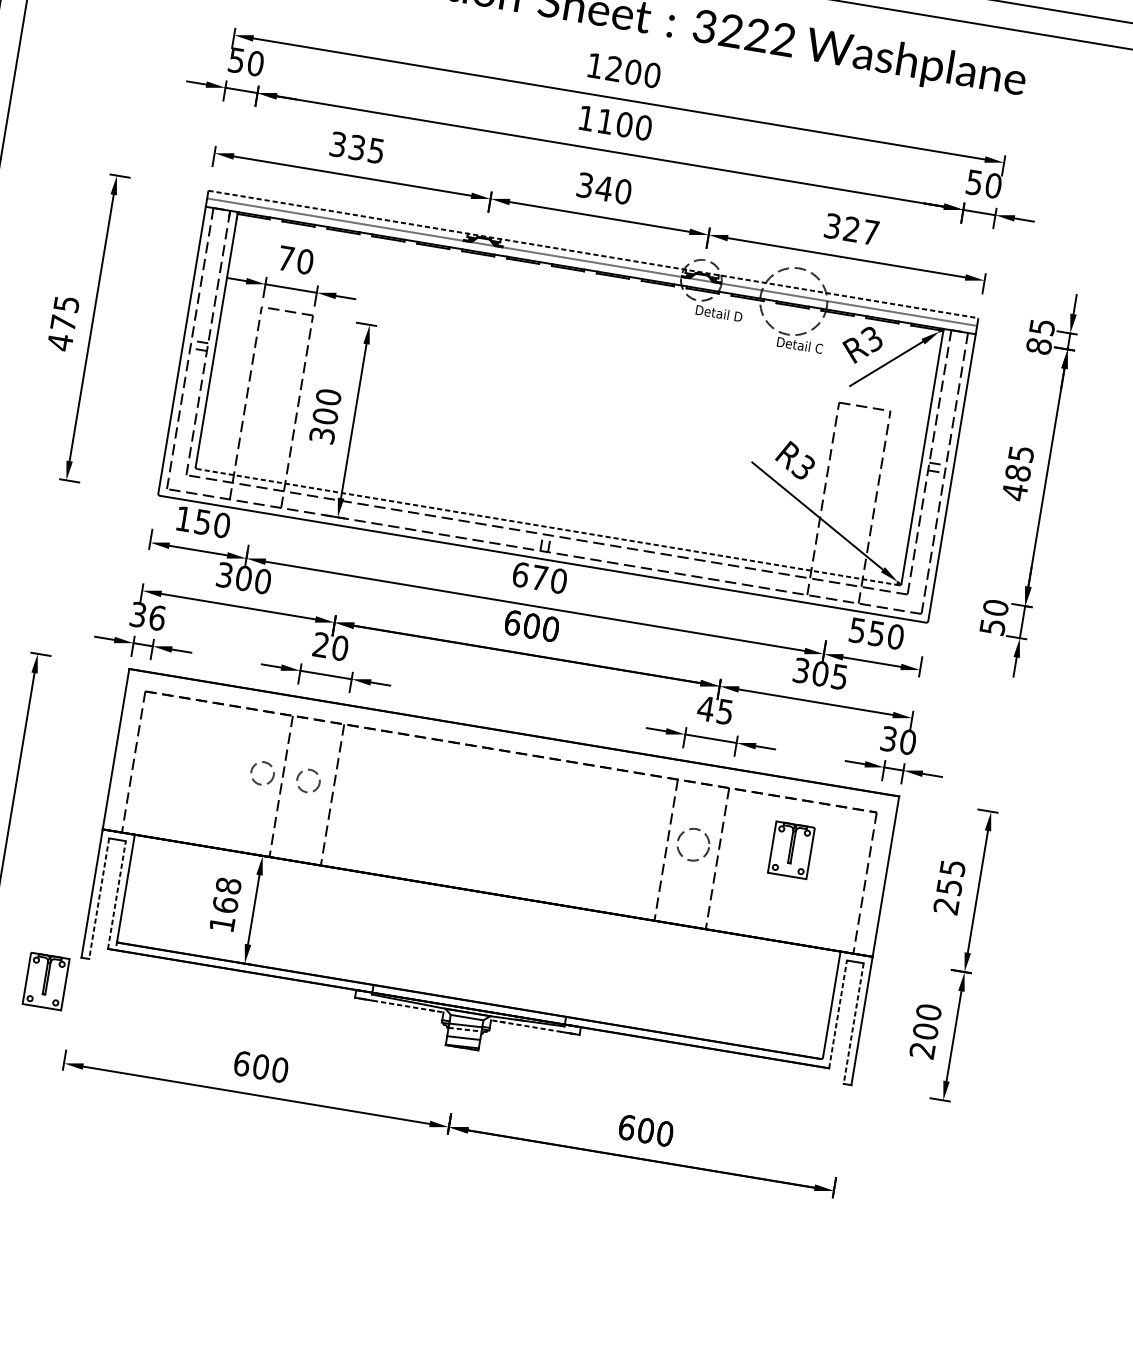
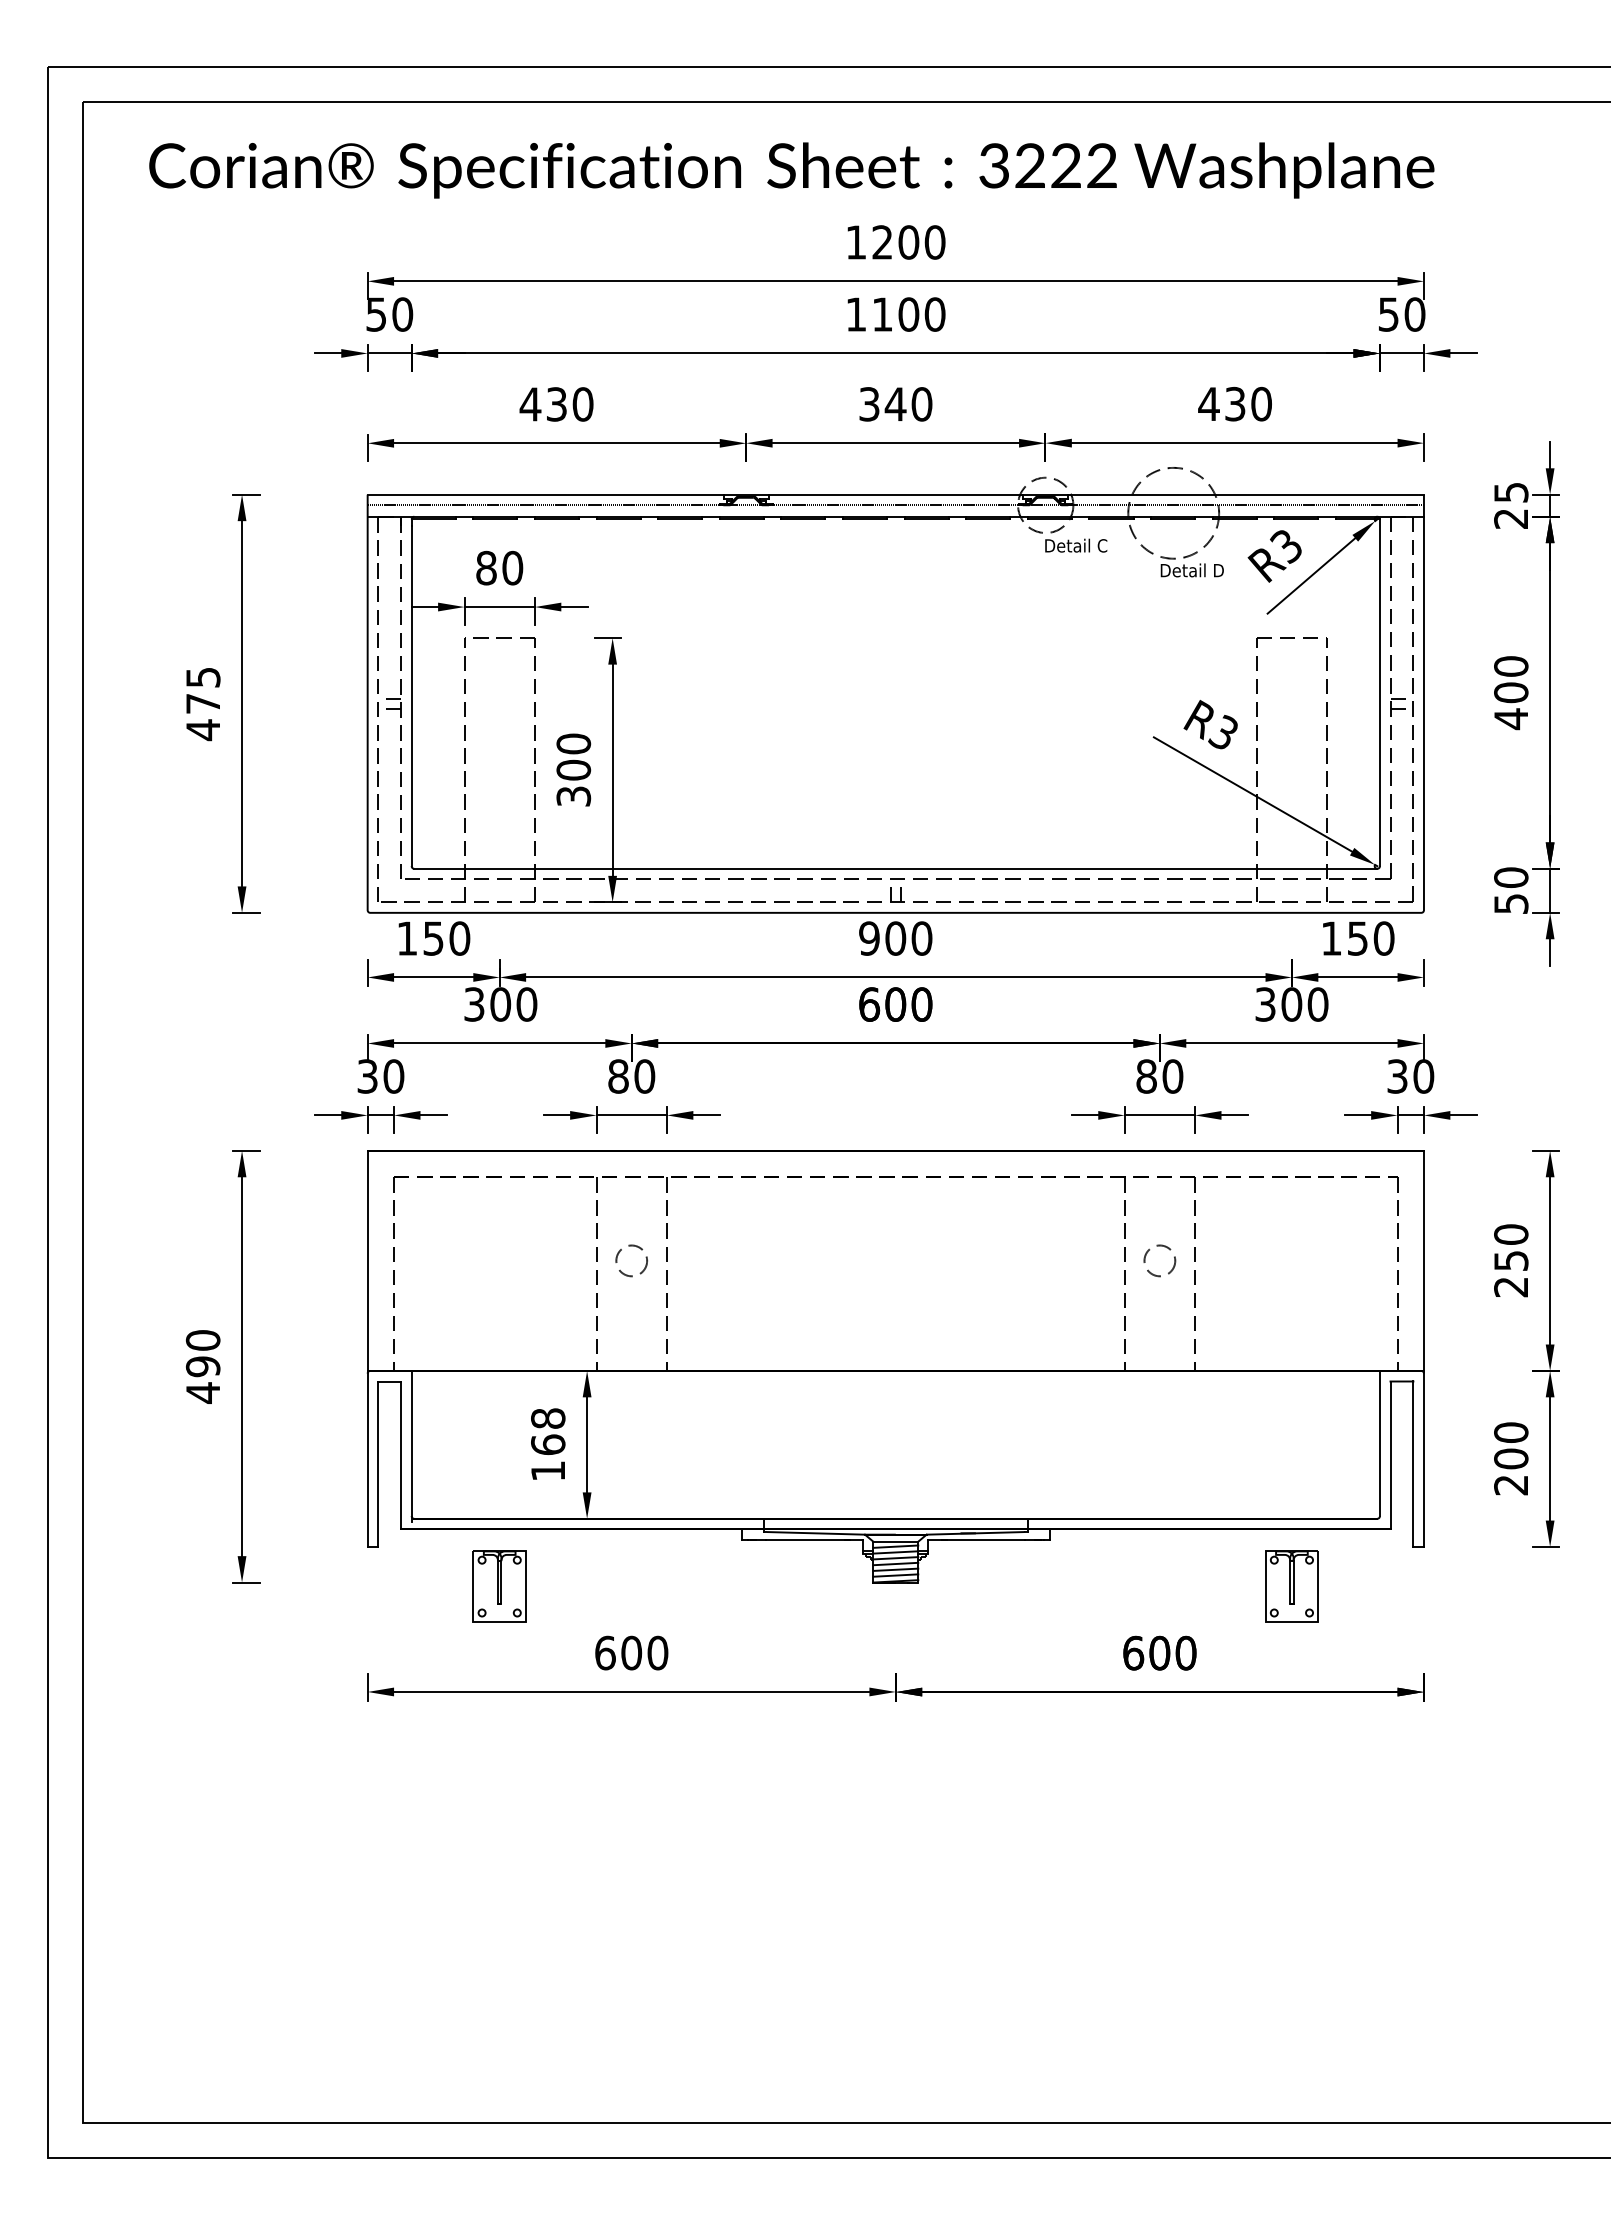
text: (357, 147) -> (556, 404), 335 -> 430
text: (851, 228) -> (1234, 403), 327 -> 430
line: (593, 254) -> (896, 494), dashed -> solid
text: (286, 258) -> (486, 567), 70 -> 80
text: (737, 316) -> (1102, 545), Detail D -> Detail C
text: (1039, 346) -> (1511, 518), 85 -> 25
text: (819, 348) -> (1218, 570), Detail C -> Detail D
text: (1019, 463) -> (1511, 679), 485 -> 400
line: (548, 526) -> (895, 868), dashed -> solid
text: (530, 576) -> (882, 938), 670 -> 900
text: (157, 617) -> (393, 1076), 36 -> 30
text: (857, 630) -> (1331, 938), 550 -> 150
text: (321, 645) -> (618, 1076), 20 -> 80
text: (839, 676) -> (1317, 1004), 305 -> 300
text: (715, 710) -> (1159, 1076), 45 -> 80
circle: (262, 773) -> (568, 1260), removed
circle: (693, 844) -> (1159, 1260), size x0.71
part: (791, 850) -> (1291, 1586), moved
text: (952, 867) -> (1511, 1234), 255 -> 250
line: (117, 895) -> (401, 1455), dashed -> solid
line: (99, 898) -> (378, 1464), dashed -> solid
part: (46, 981) -> (499, 1586), moved
line: (408, 1006) -> (815, 1539), dashed -> solid
line: (838, 1014) -> (1390, 1455), dashed -> solid
line: (466, 1021) -> (895, 1546), added
line: (853, 1023) -> (1413, 1464), dashed -> solid
line: (526, 1025) -> (976, 1539), dashed -> solid
line: (465, 1029) -> (896, 1558), dashed -> solid
line: (464, 1033) -> (895, 1563), added
line: (462, 1042) -> (895, 1575), added

